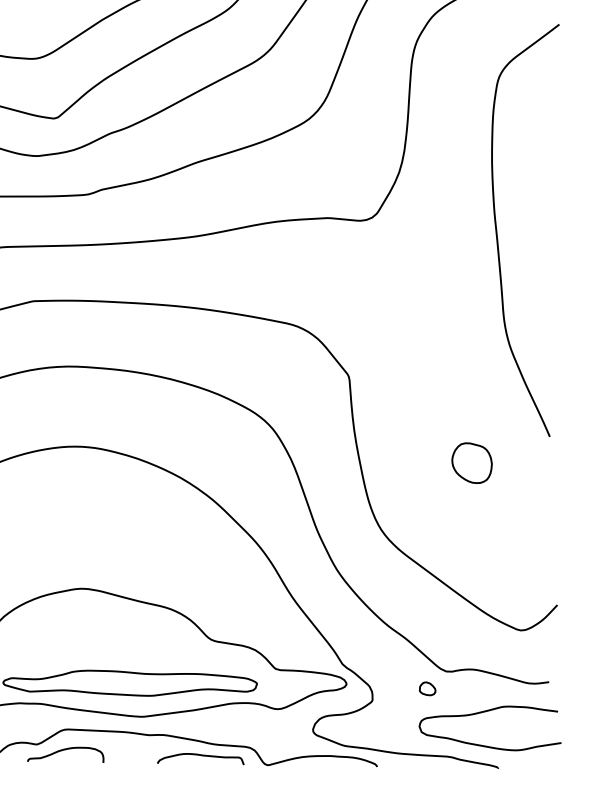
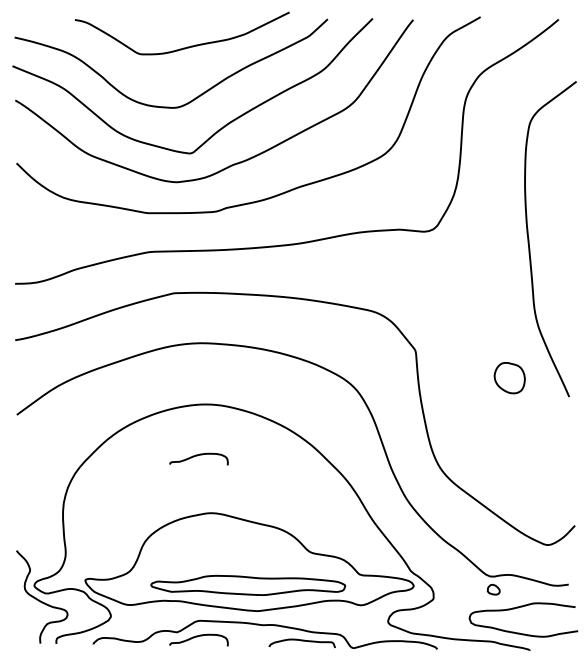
part: (471, 463) -> (509, 378), moved
curve: (63, 514) -> (197, 456), added
part: (427, 688) -> (493, 589), moved

